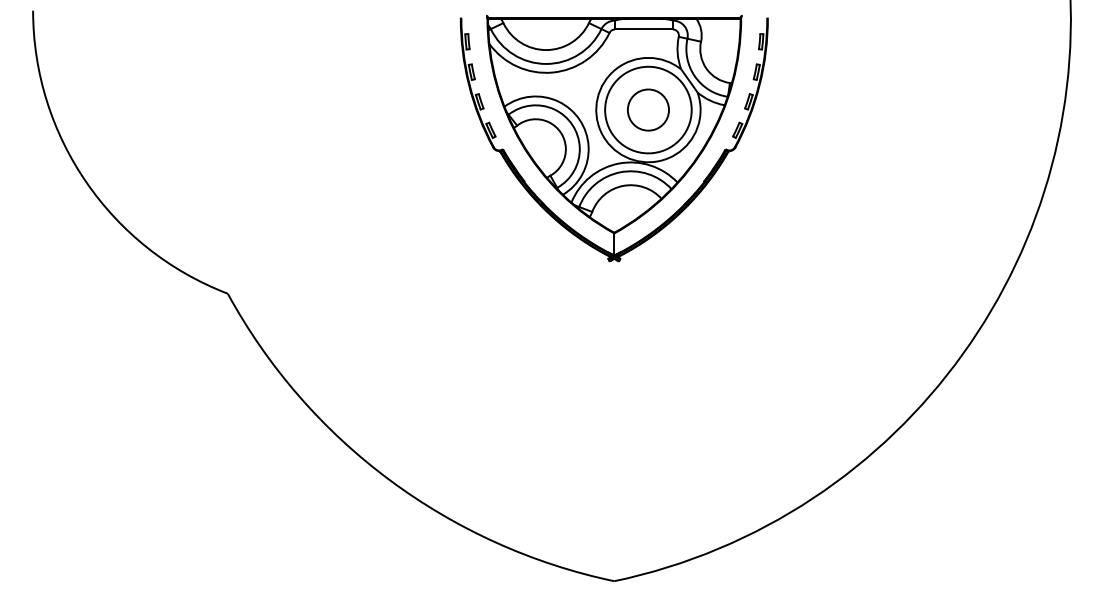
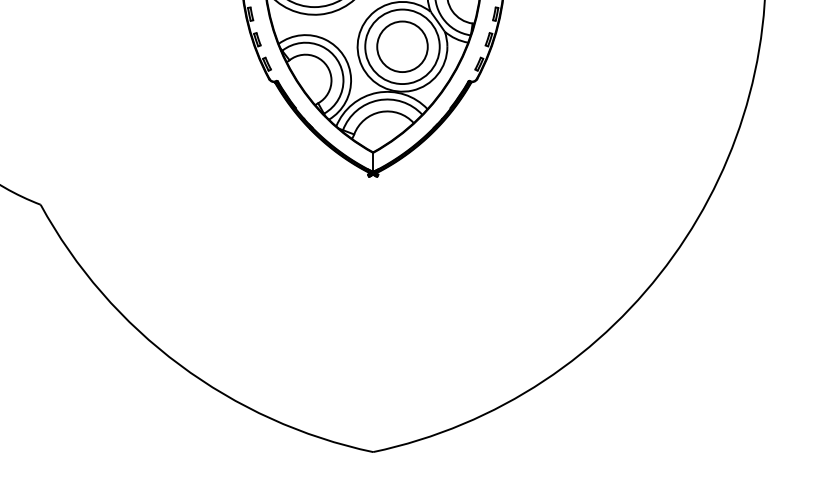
circle: (648, 109) -> (402, 46), size x1.43

